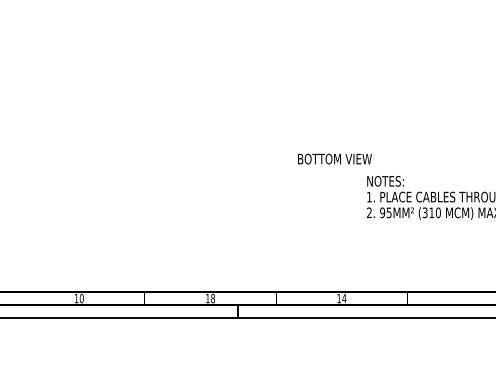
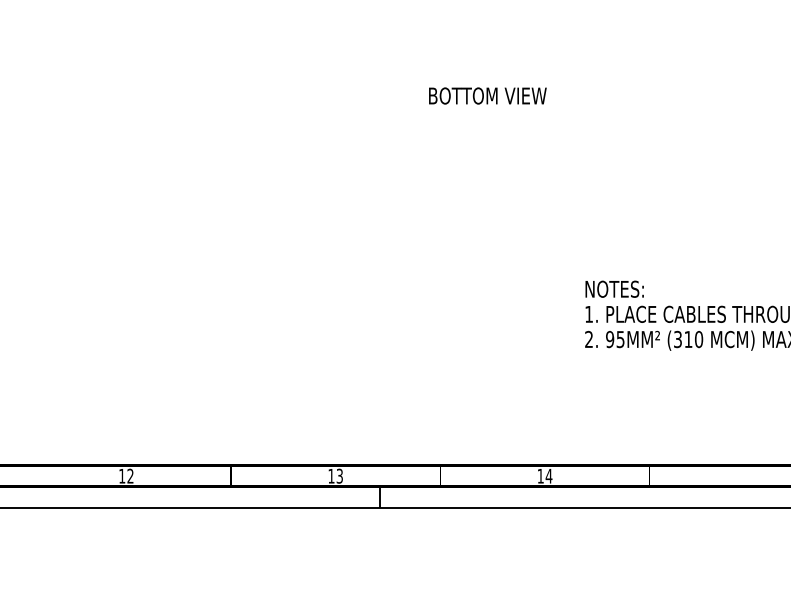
text: (334, 158) -> (487, 95), moved
text: (81, 298) -> (130, 476), 10 -> 12
text: (213, 298) -> (340, 476), 18 -> 13

